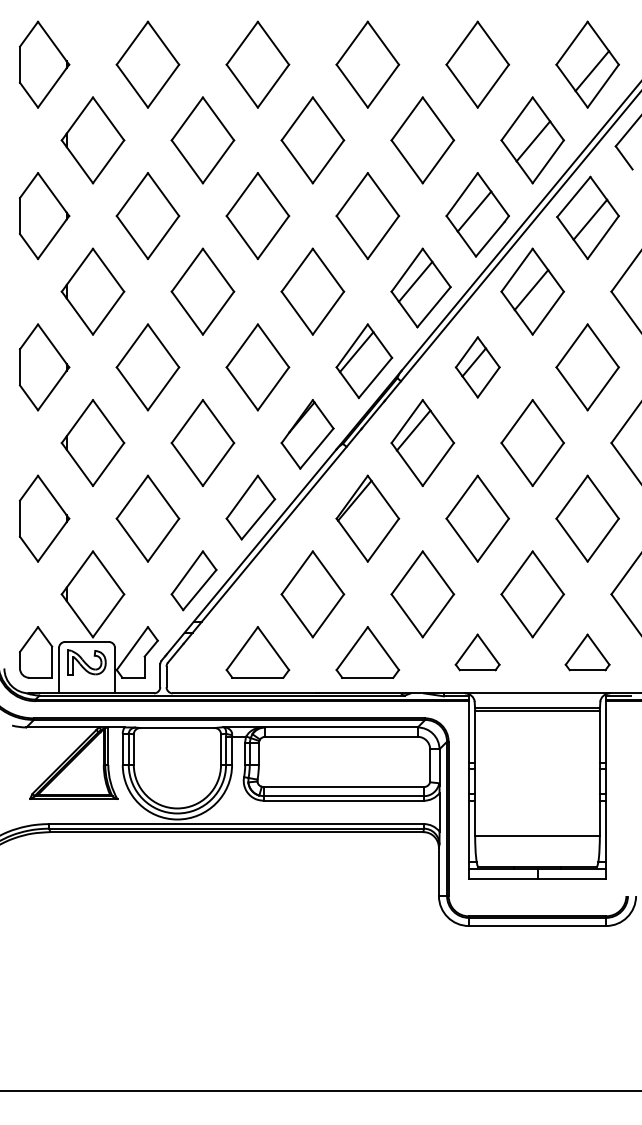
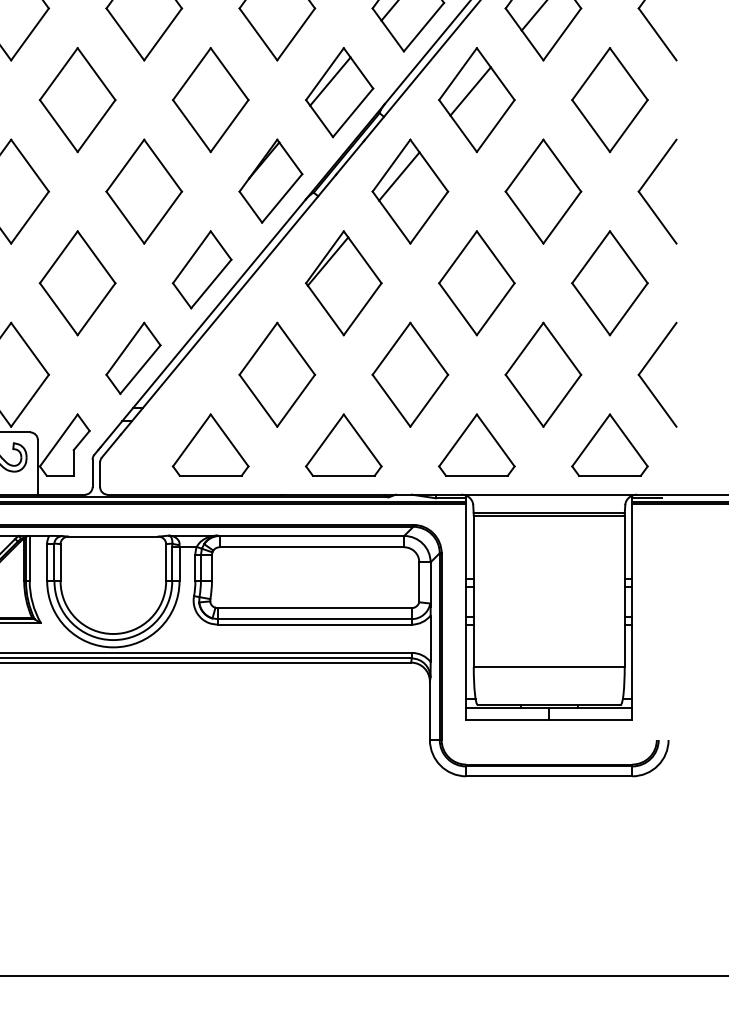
part: (477, 367) -> (476, 100), size x1.43
part: (477, 652) -> (476, 445), size x1.43
part: (587, 652) -> (609, 445), size x1.43

